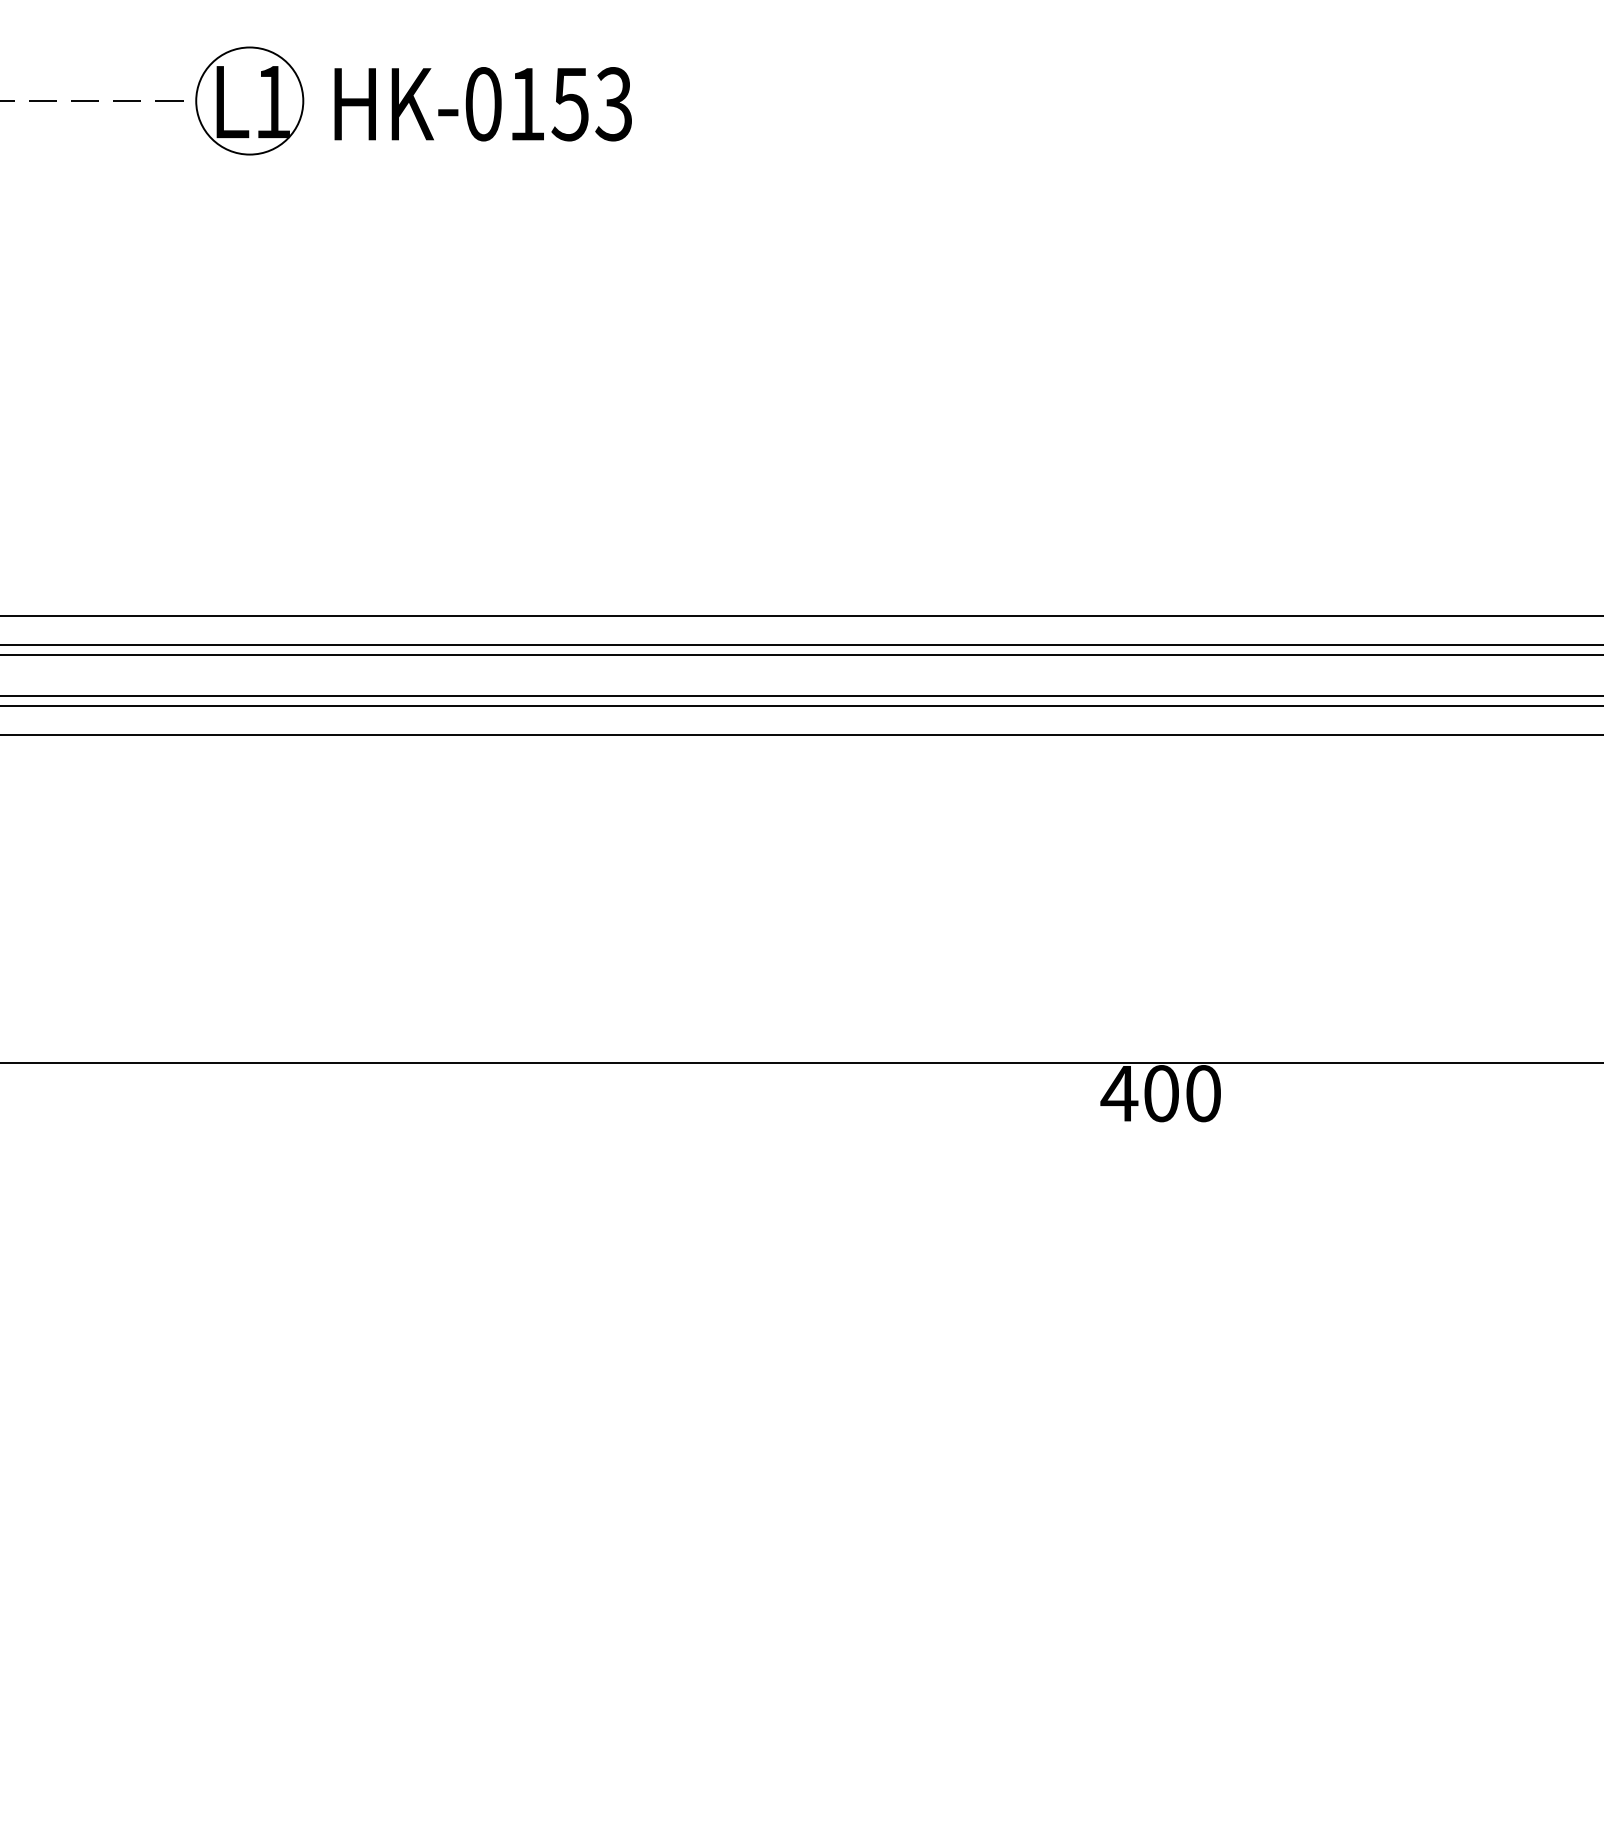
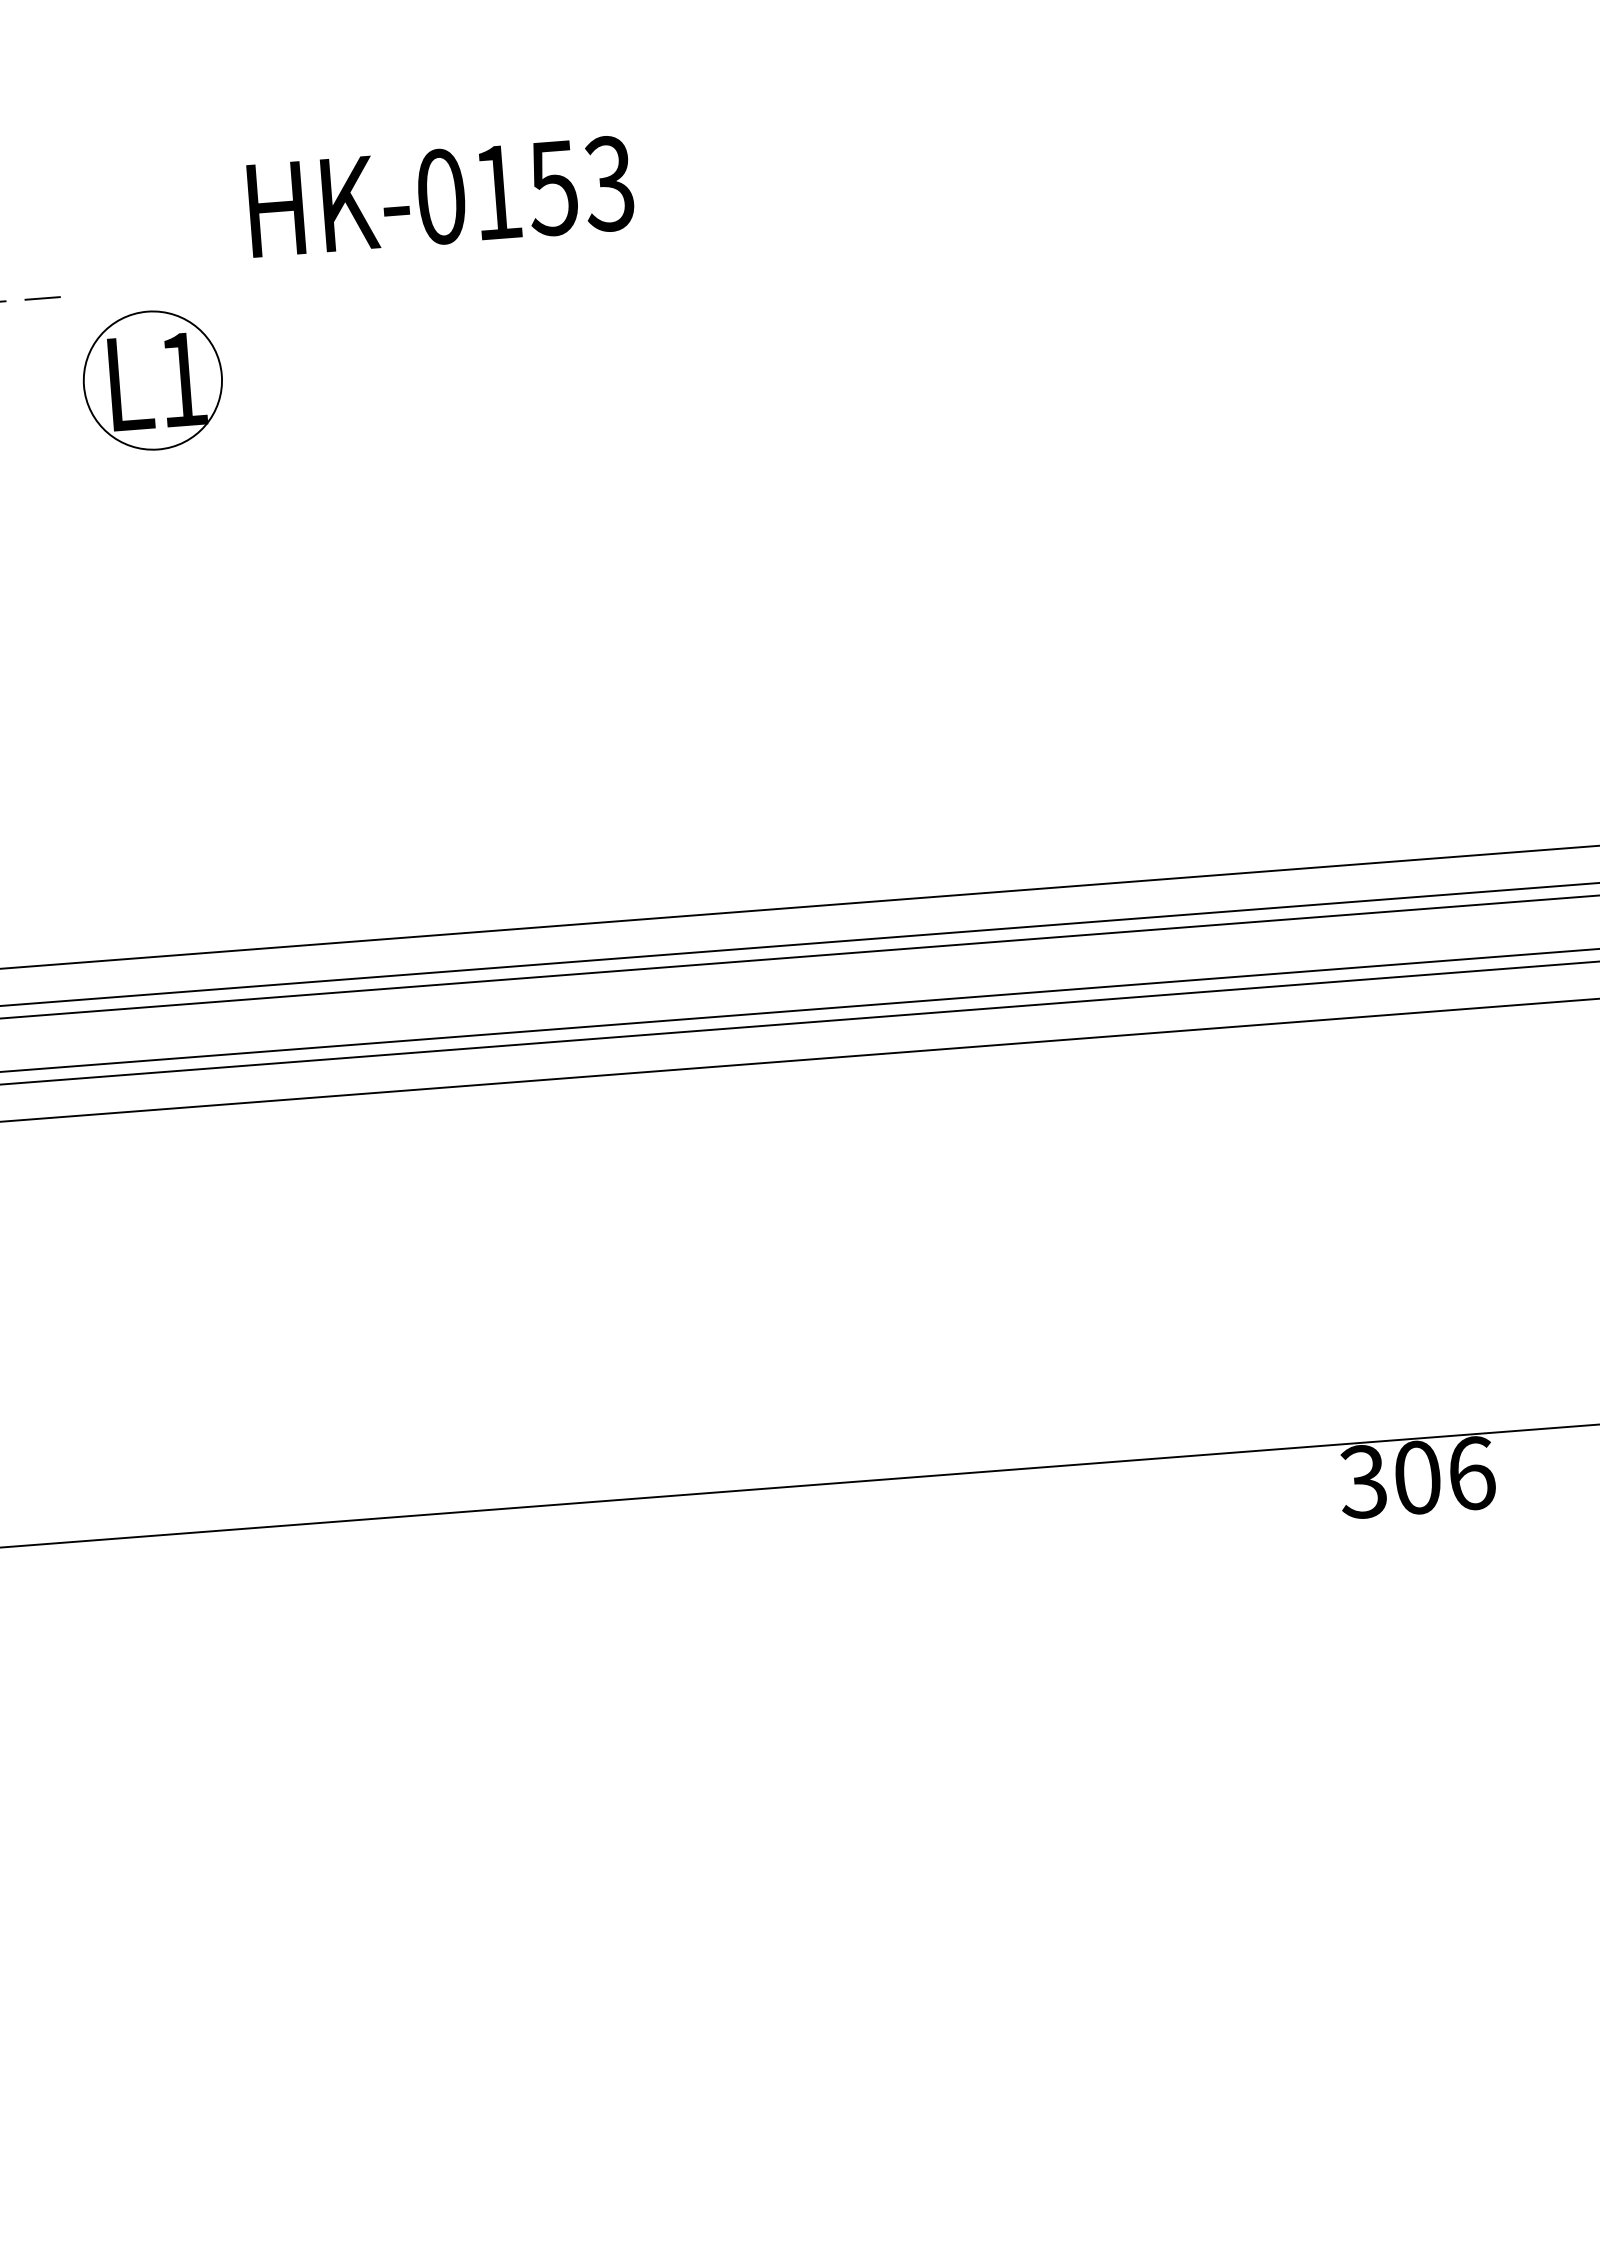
part: (249, 100) -> (152, 379), moved
text: (482, 104) -> (440, 197), moved
text: (1160, 1093) -> (1416, 1477), 400 -> 306

